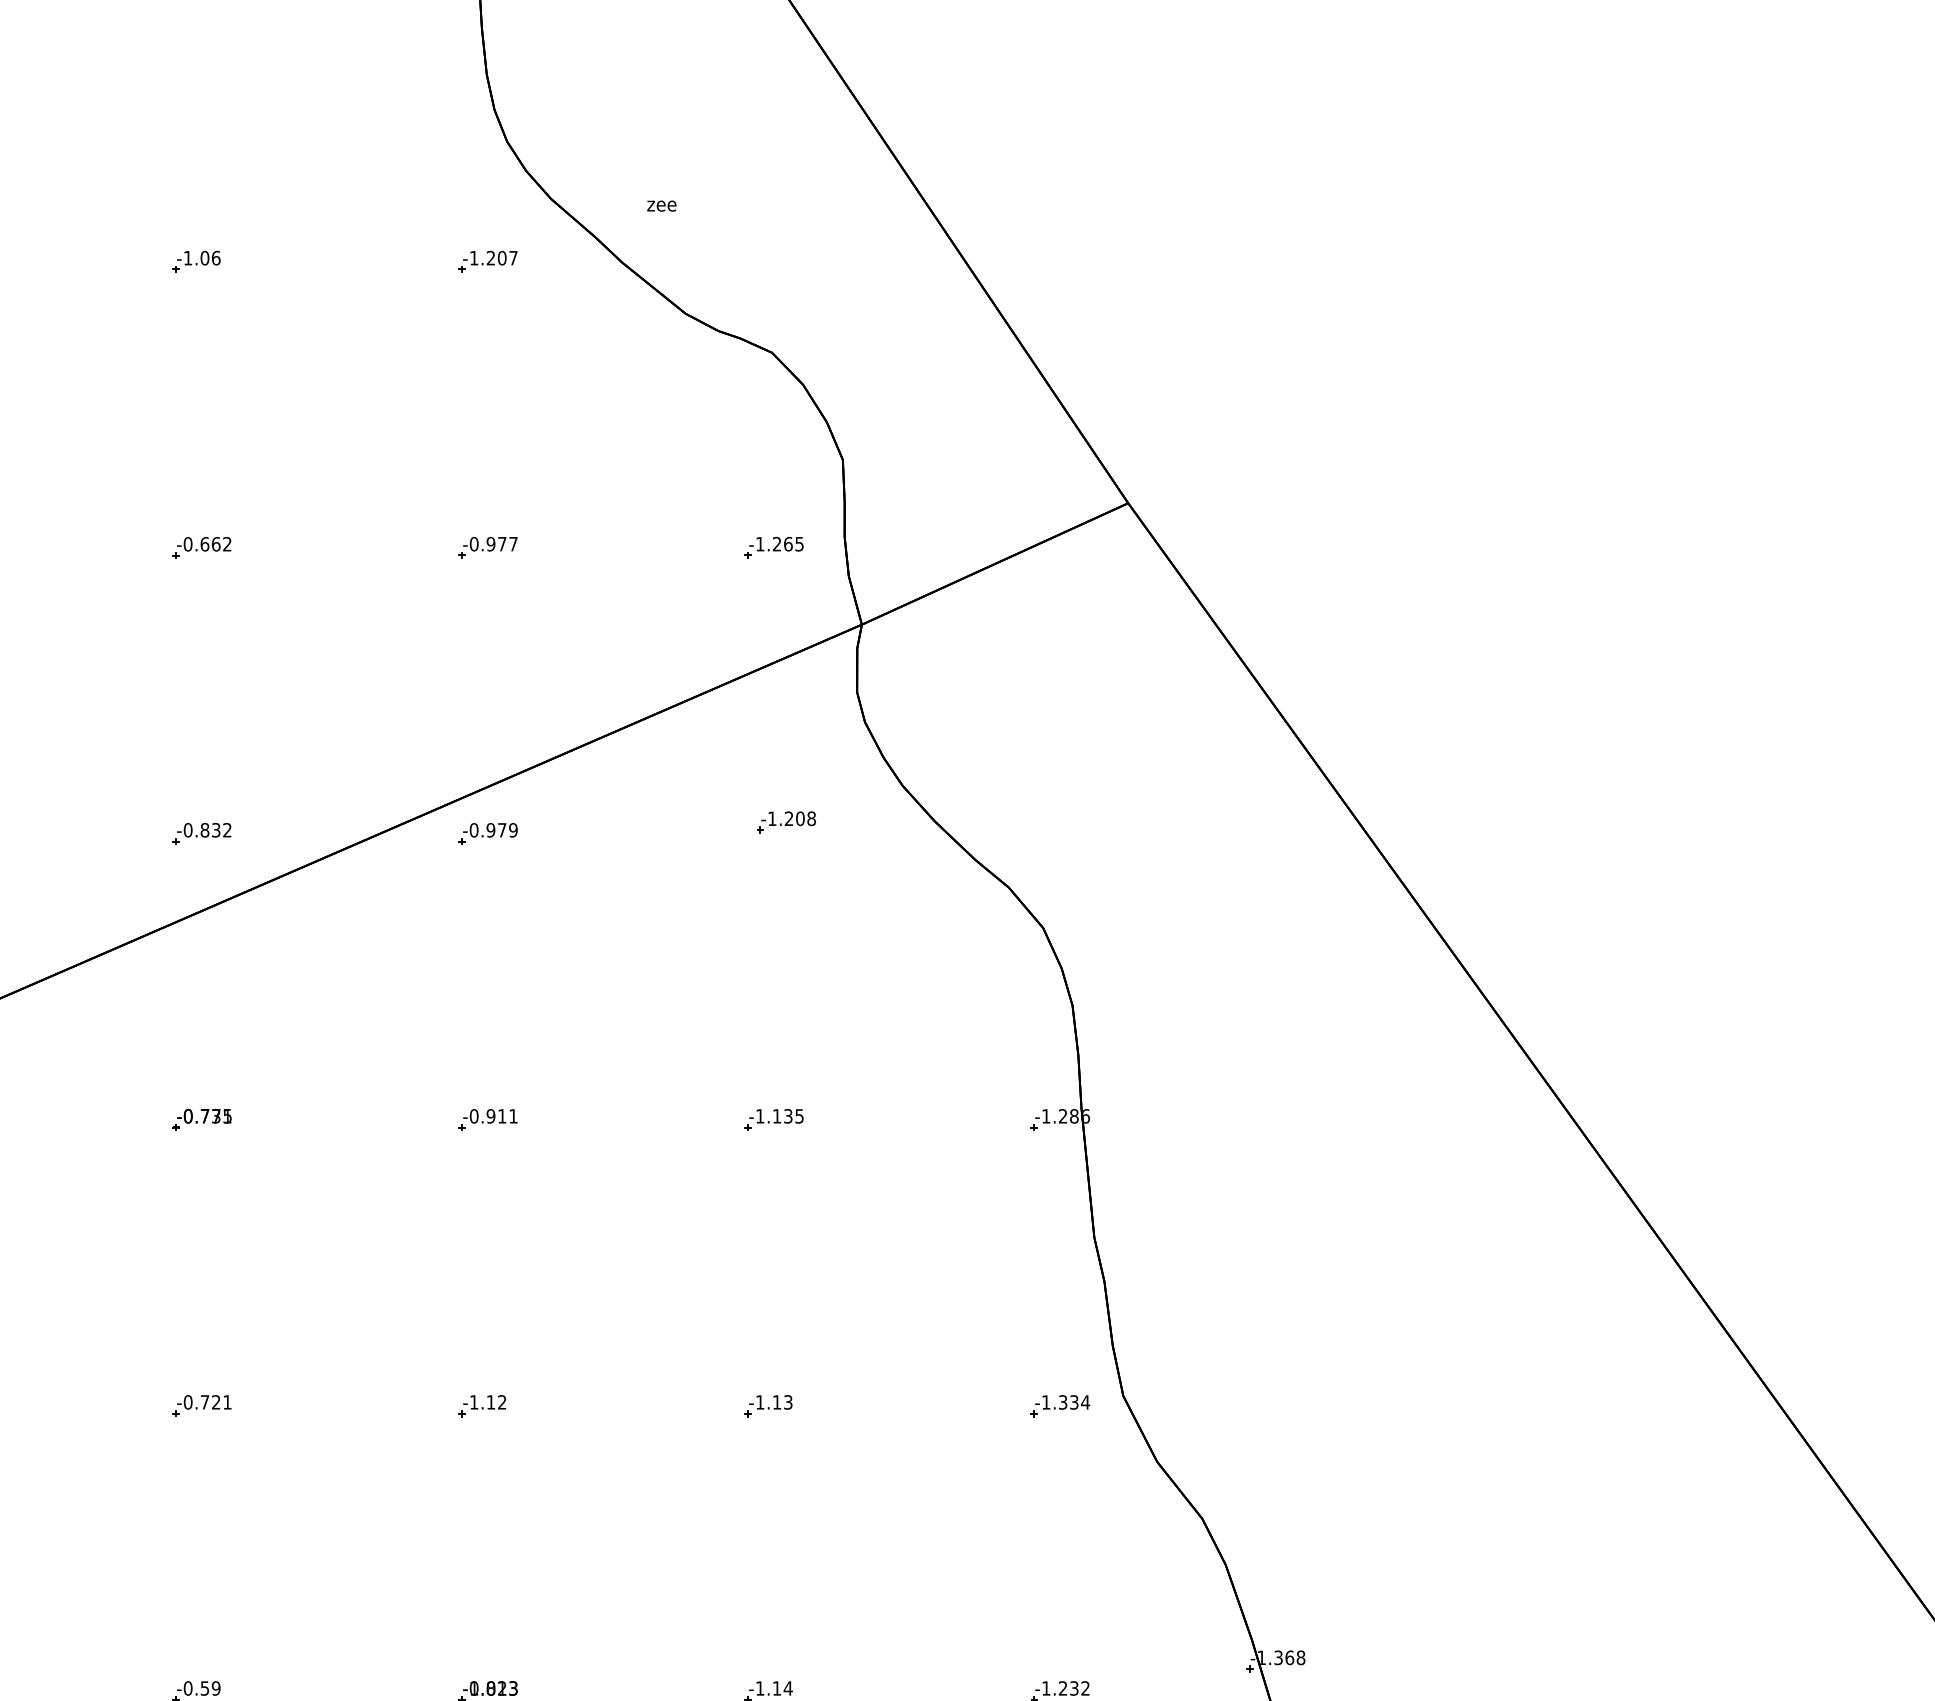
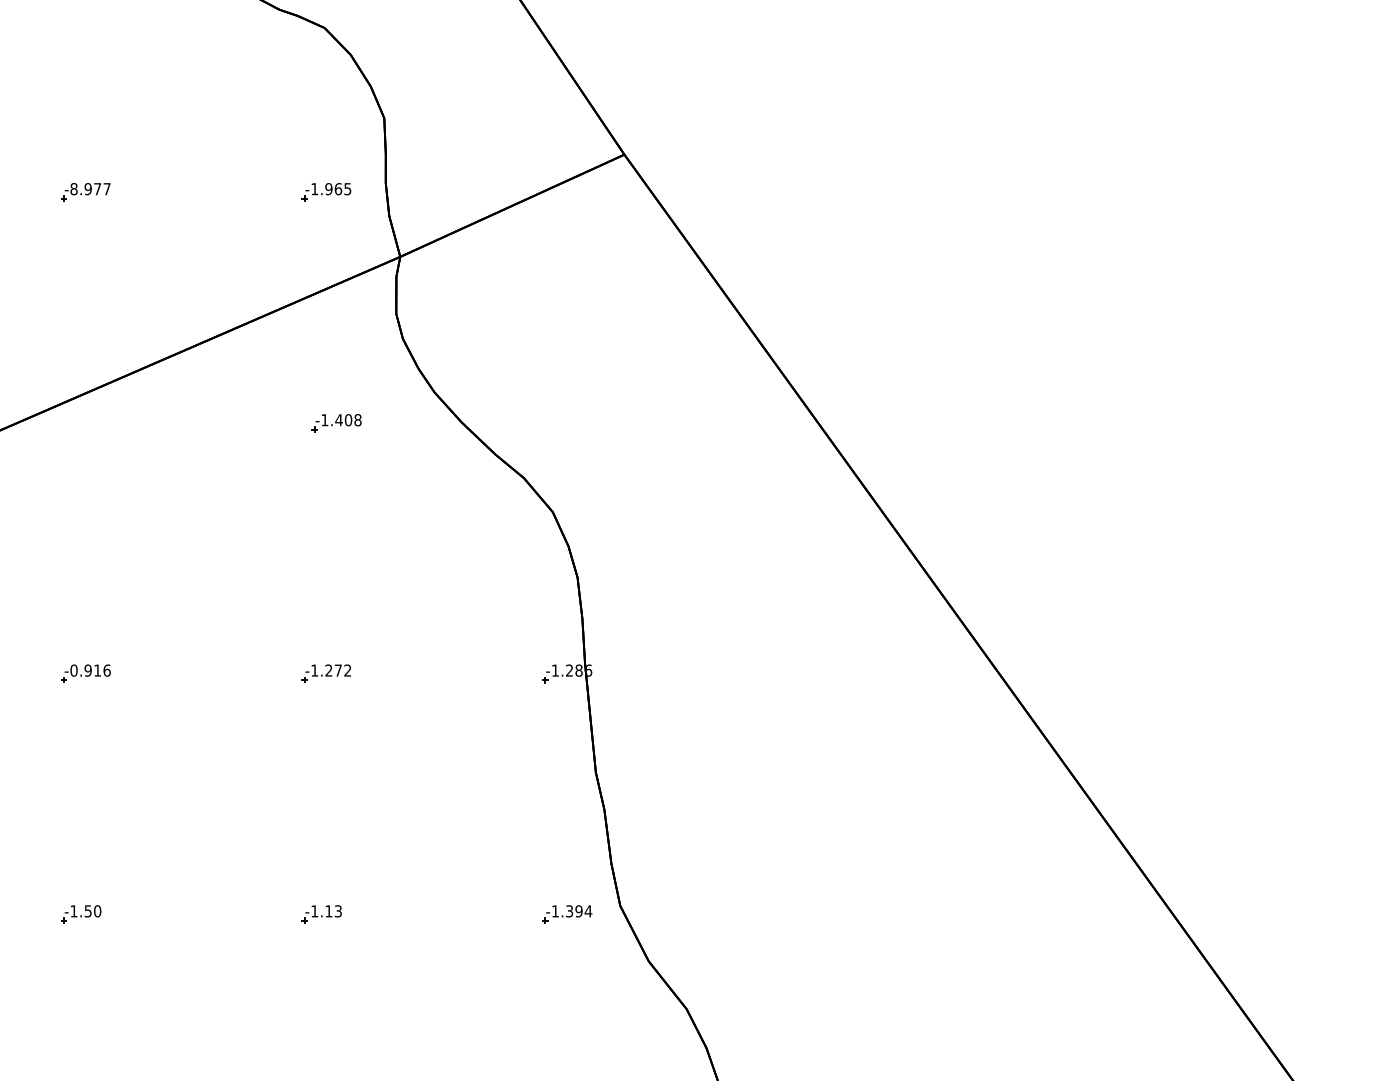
text: (473, 544) -> (73, 189), -0.977 -> -8.977
text: (776, 544) -> (328, 189), -1.265 -> -1.965
text: (788, 818) -> (338, 419), -1.208 -> -1.408
part: (487, 833) -> (85, 432), removed
text: (513, 1116) -> (107, 670), -0.911 -> -0.916
text: (787, 1116) -> (337, 670), -1.135 -> -1.272
text: (496, 1402) -> (92, 911), -1.12 -> -1.50
text: (1074, 1402) -> (579, 911), -1.334 -> -1.394

